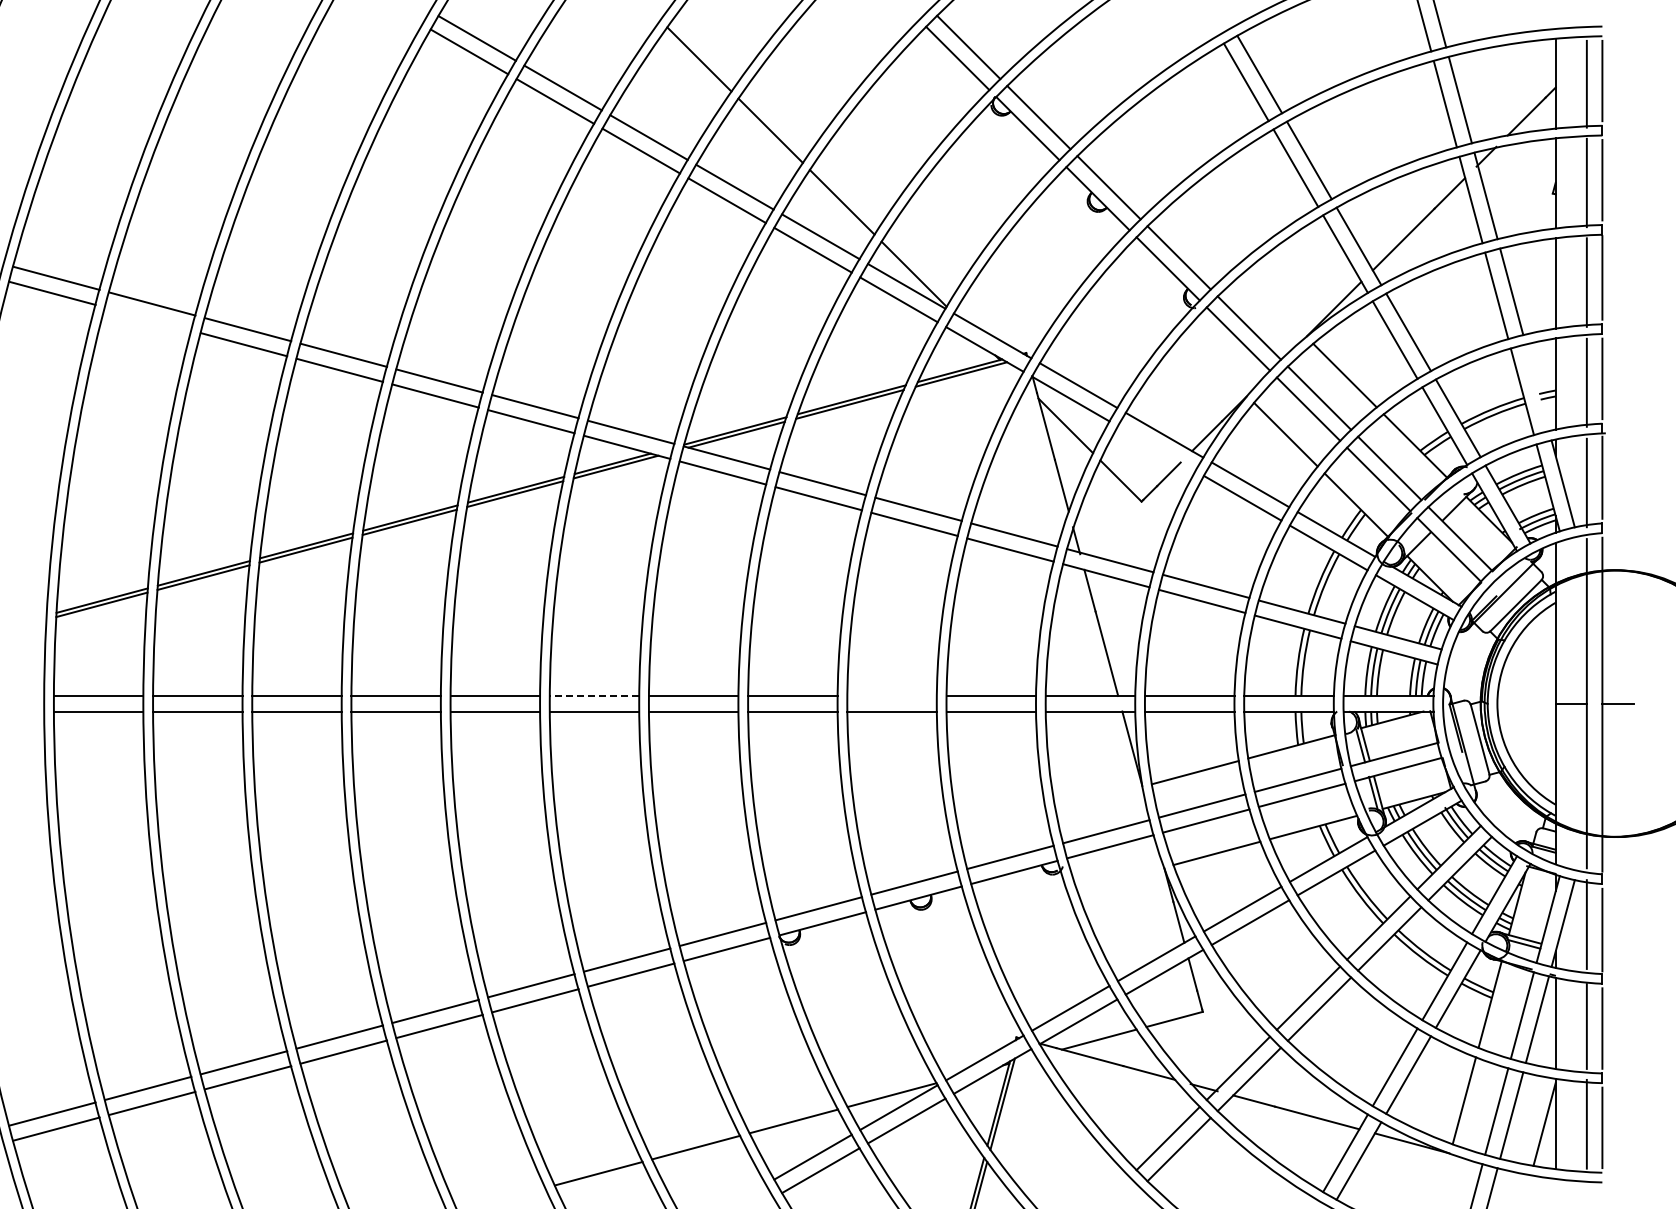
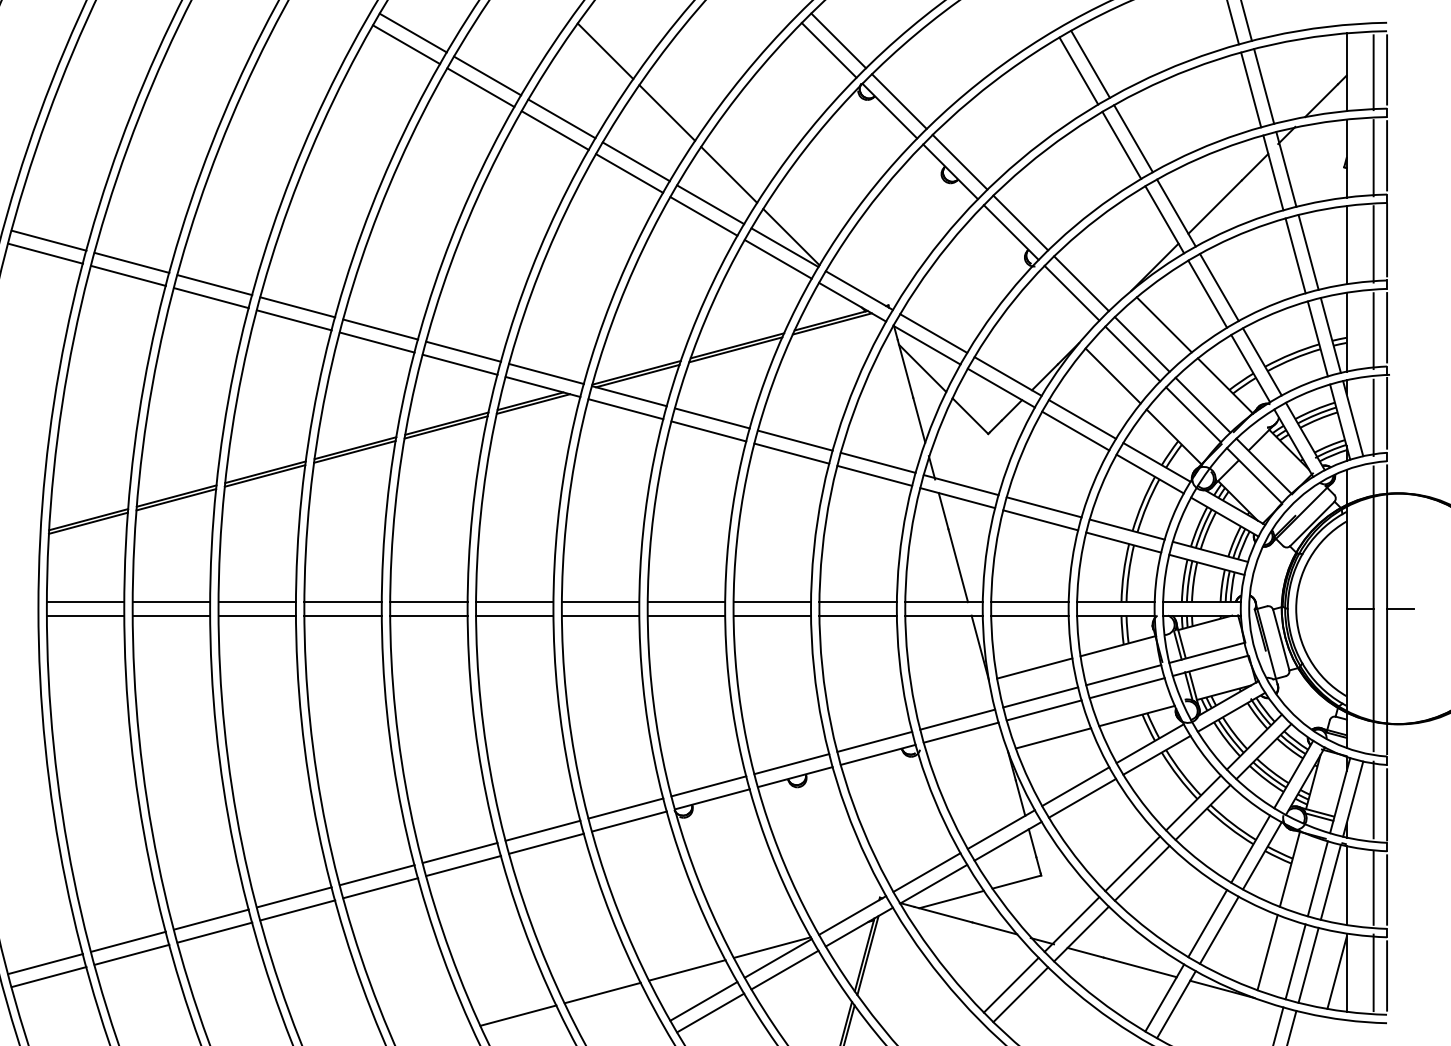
line: (148, 318) -> (128, 275), added
line: (1537, 387) -> (1330, 335), added
line: (1156, 448) -> (1001, 387), added
line: (594, 695) -> (514, 601), dashed -> solid
line: (891, 695) -> (771, 601), added

